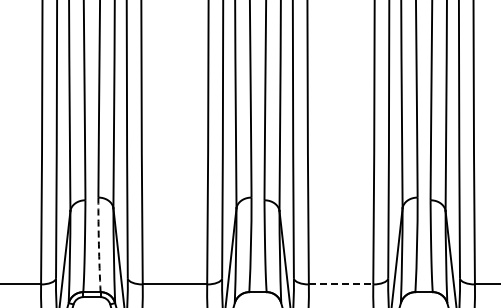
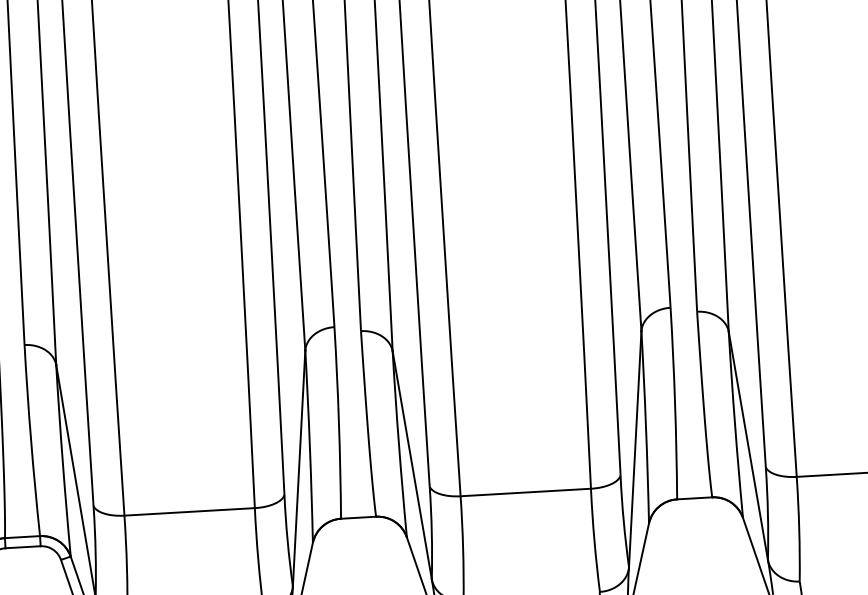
arc: (98, 244) -> (30, 439), dashed -> solid
line: (341, 284) -> (526, 492), dashed -> solid

